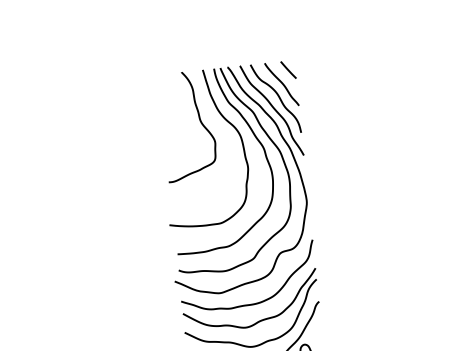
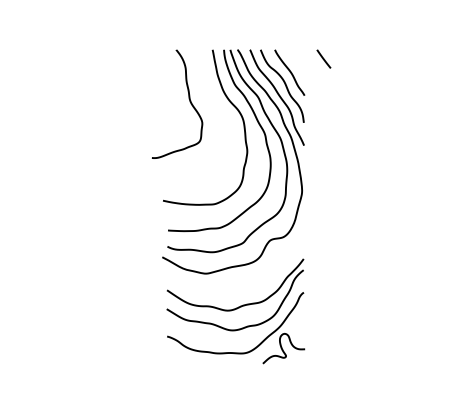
line: (288, 69) -> (323, 58), moved
curve: (198, 119) -> (188, 98), moved
curve: (257, 302) -> (242, 286), removed

